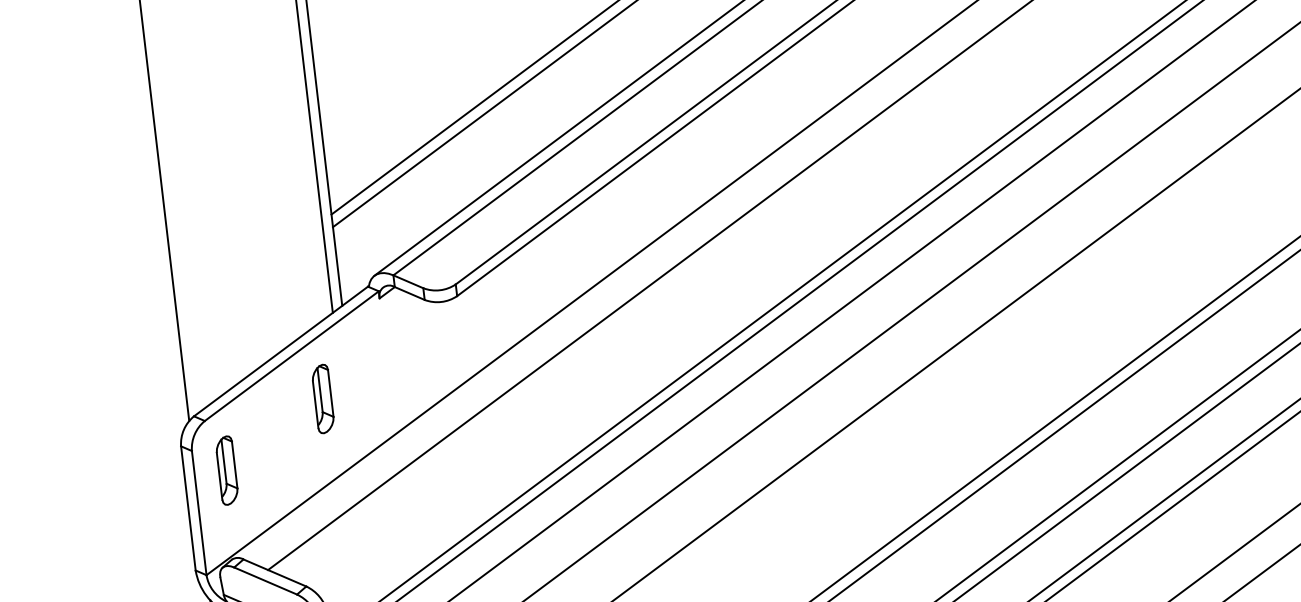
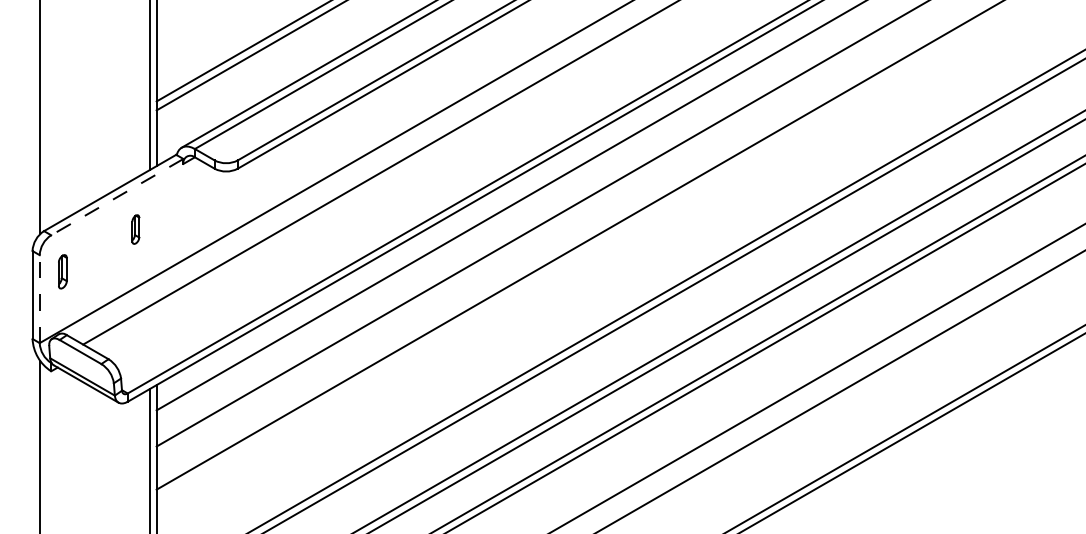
line: (290, 356) -> (116, 197), solid -> dashed
part: (322, 398) -> (135, 229), size x0.6
part: (226, 470) -> (62, 271), size x0.7
line: (198, 513) -> (39, 299), solid -> dashed

